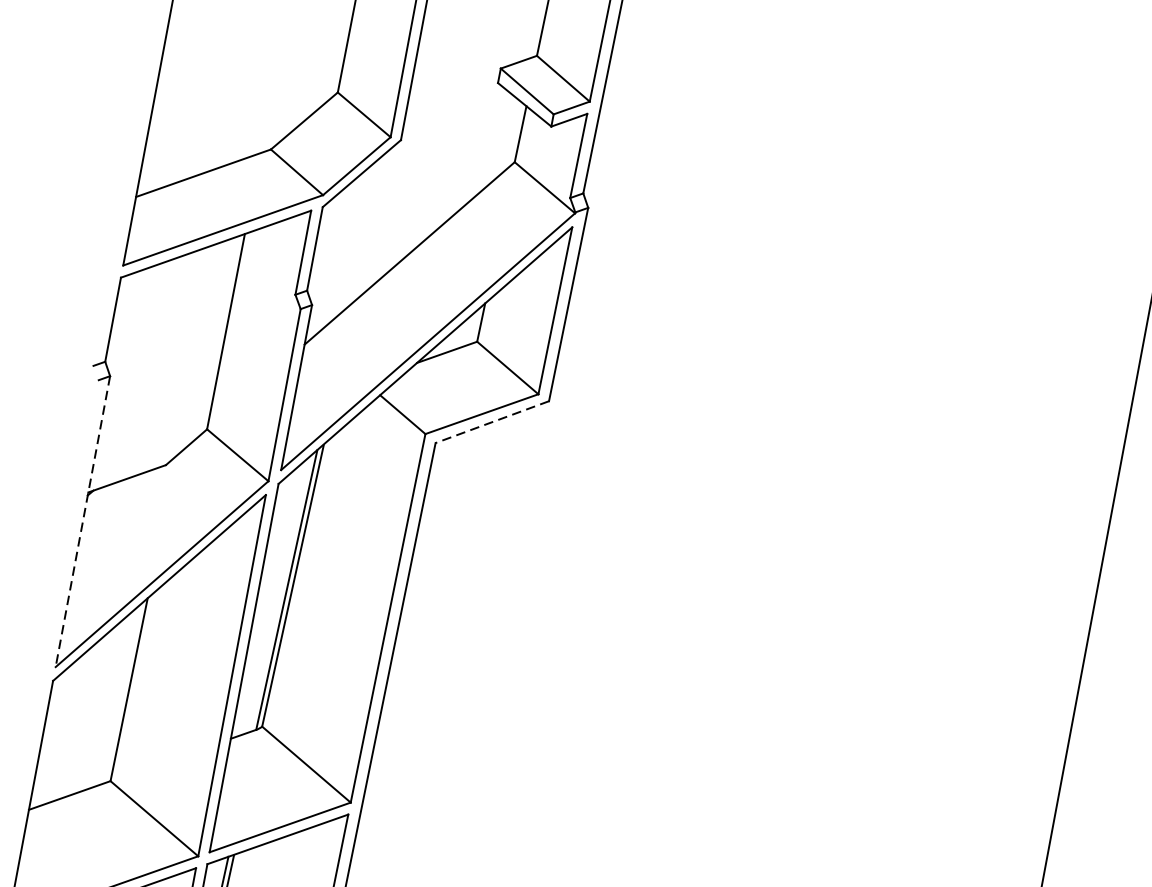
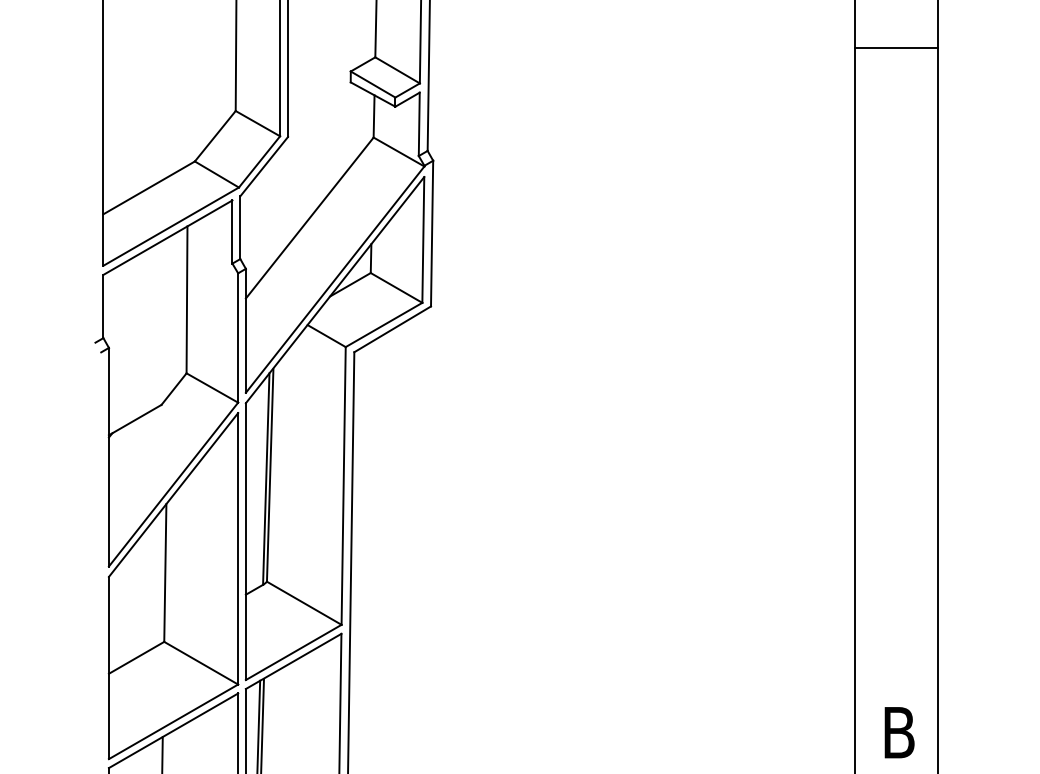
line: (492, 422) -> (392, 329), dashed -> solid
line: (82, 521) -> (108, 457), dashed -> solid

